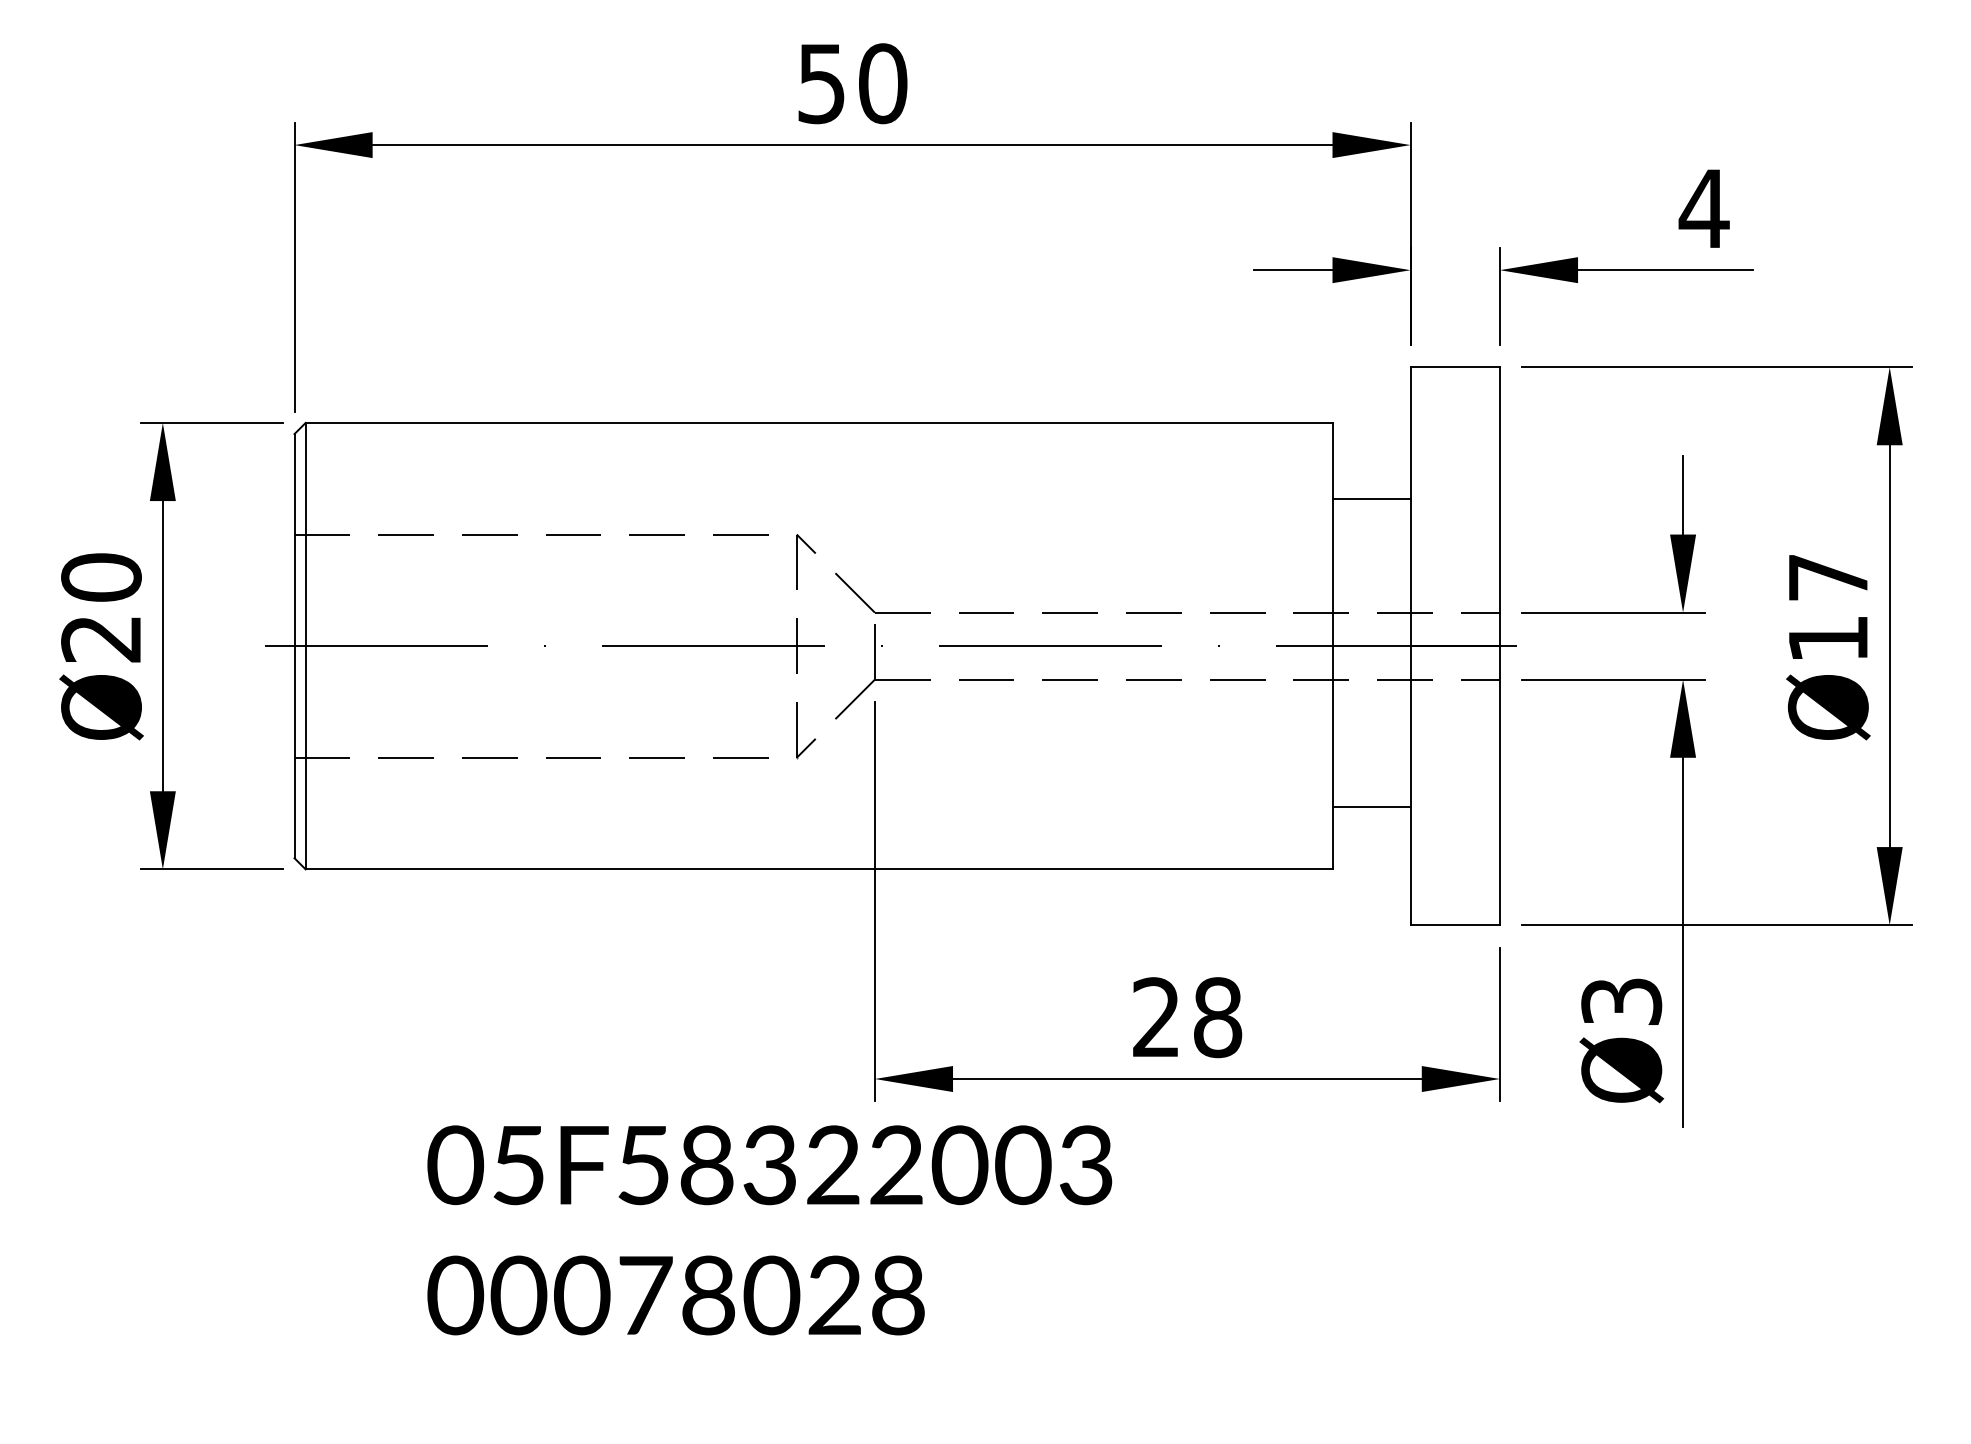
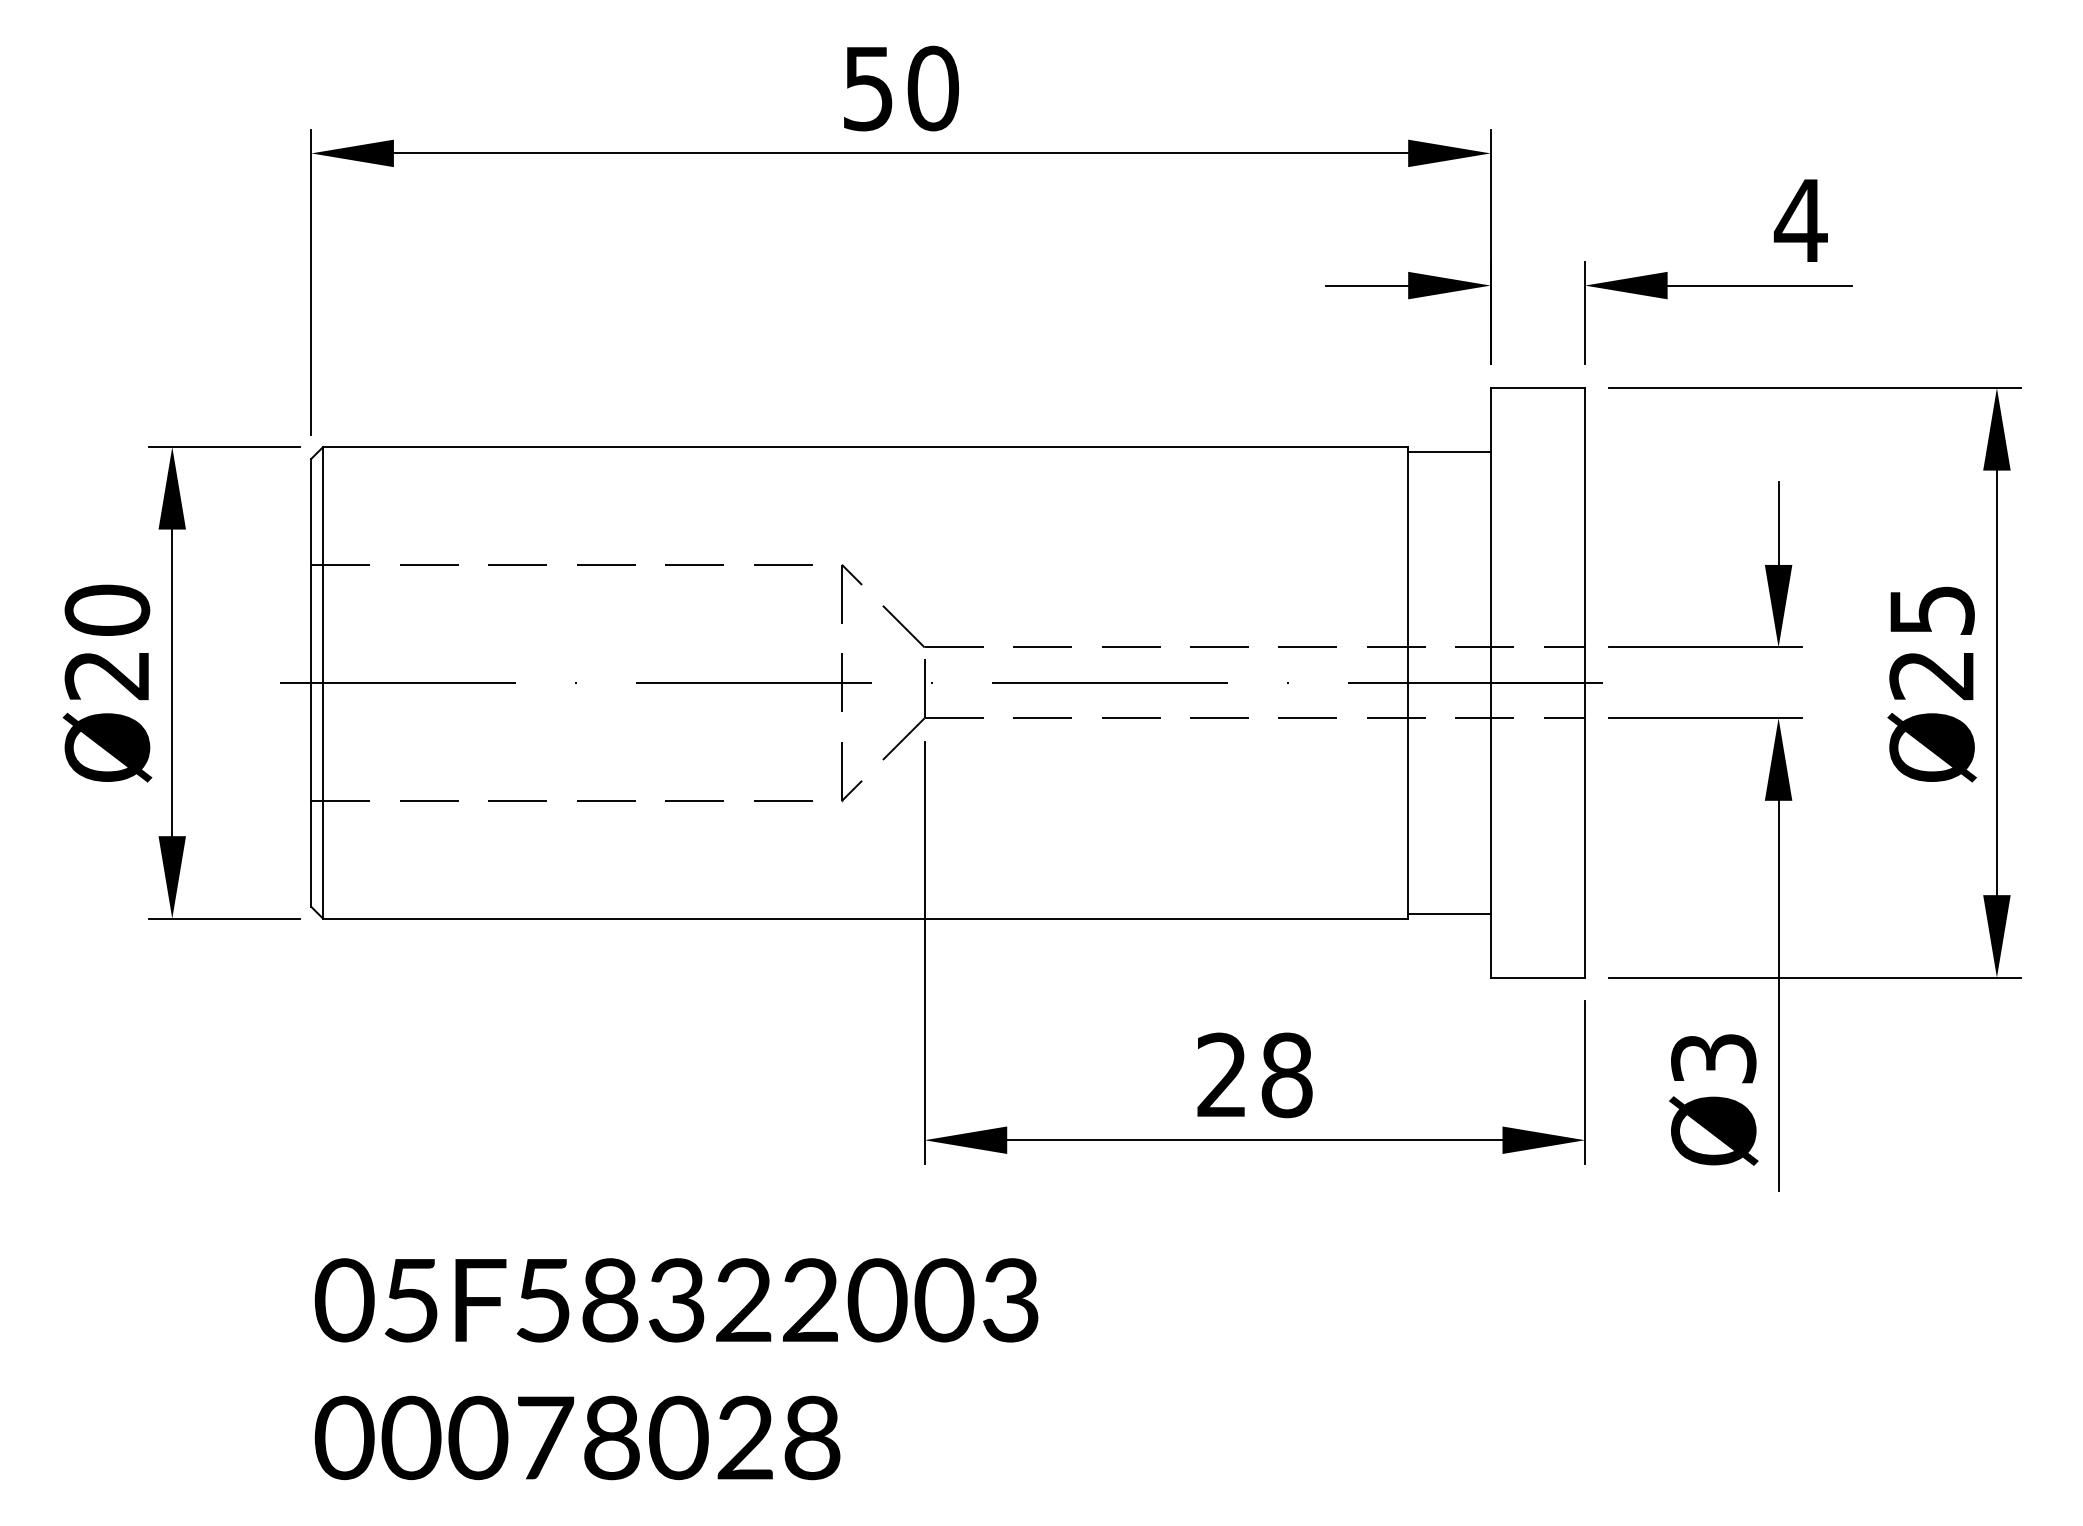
line: (1371, 499) -> (1449, 451), moved
text: (1827, 608) -> (1931, 643), Ø17 -> Ø25
line: (1371, 807) -> (1449, 914), moved
text: (769, 1230) -> (676, 1369), moved

